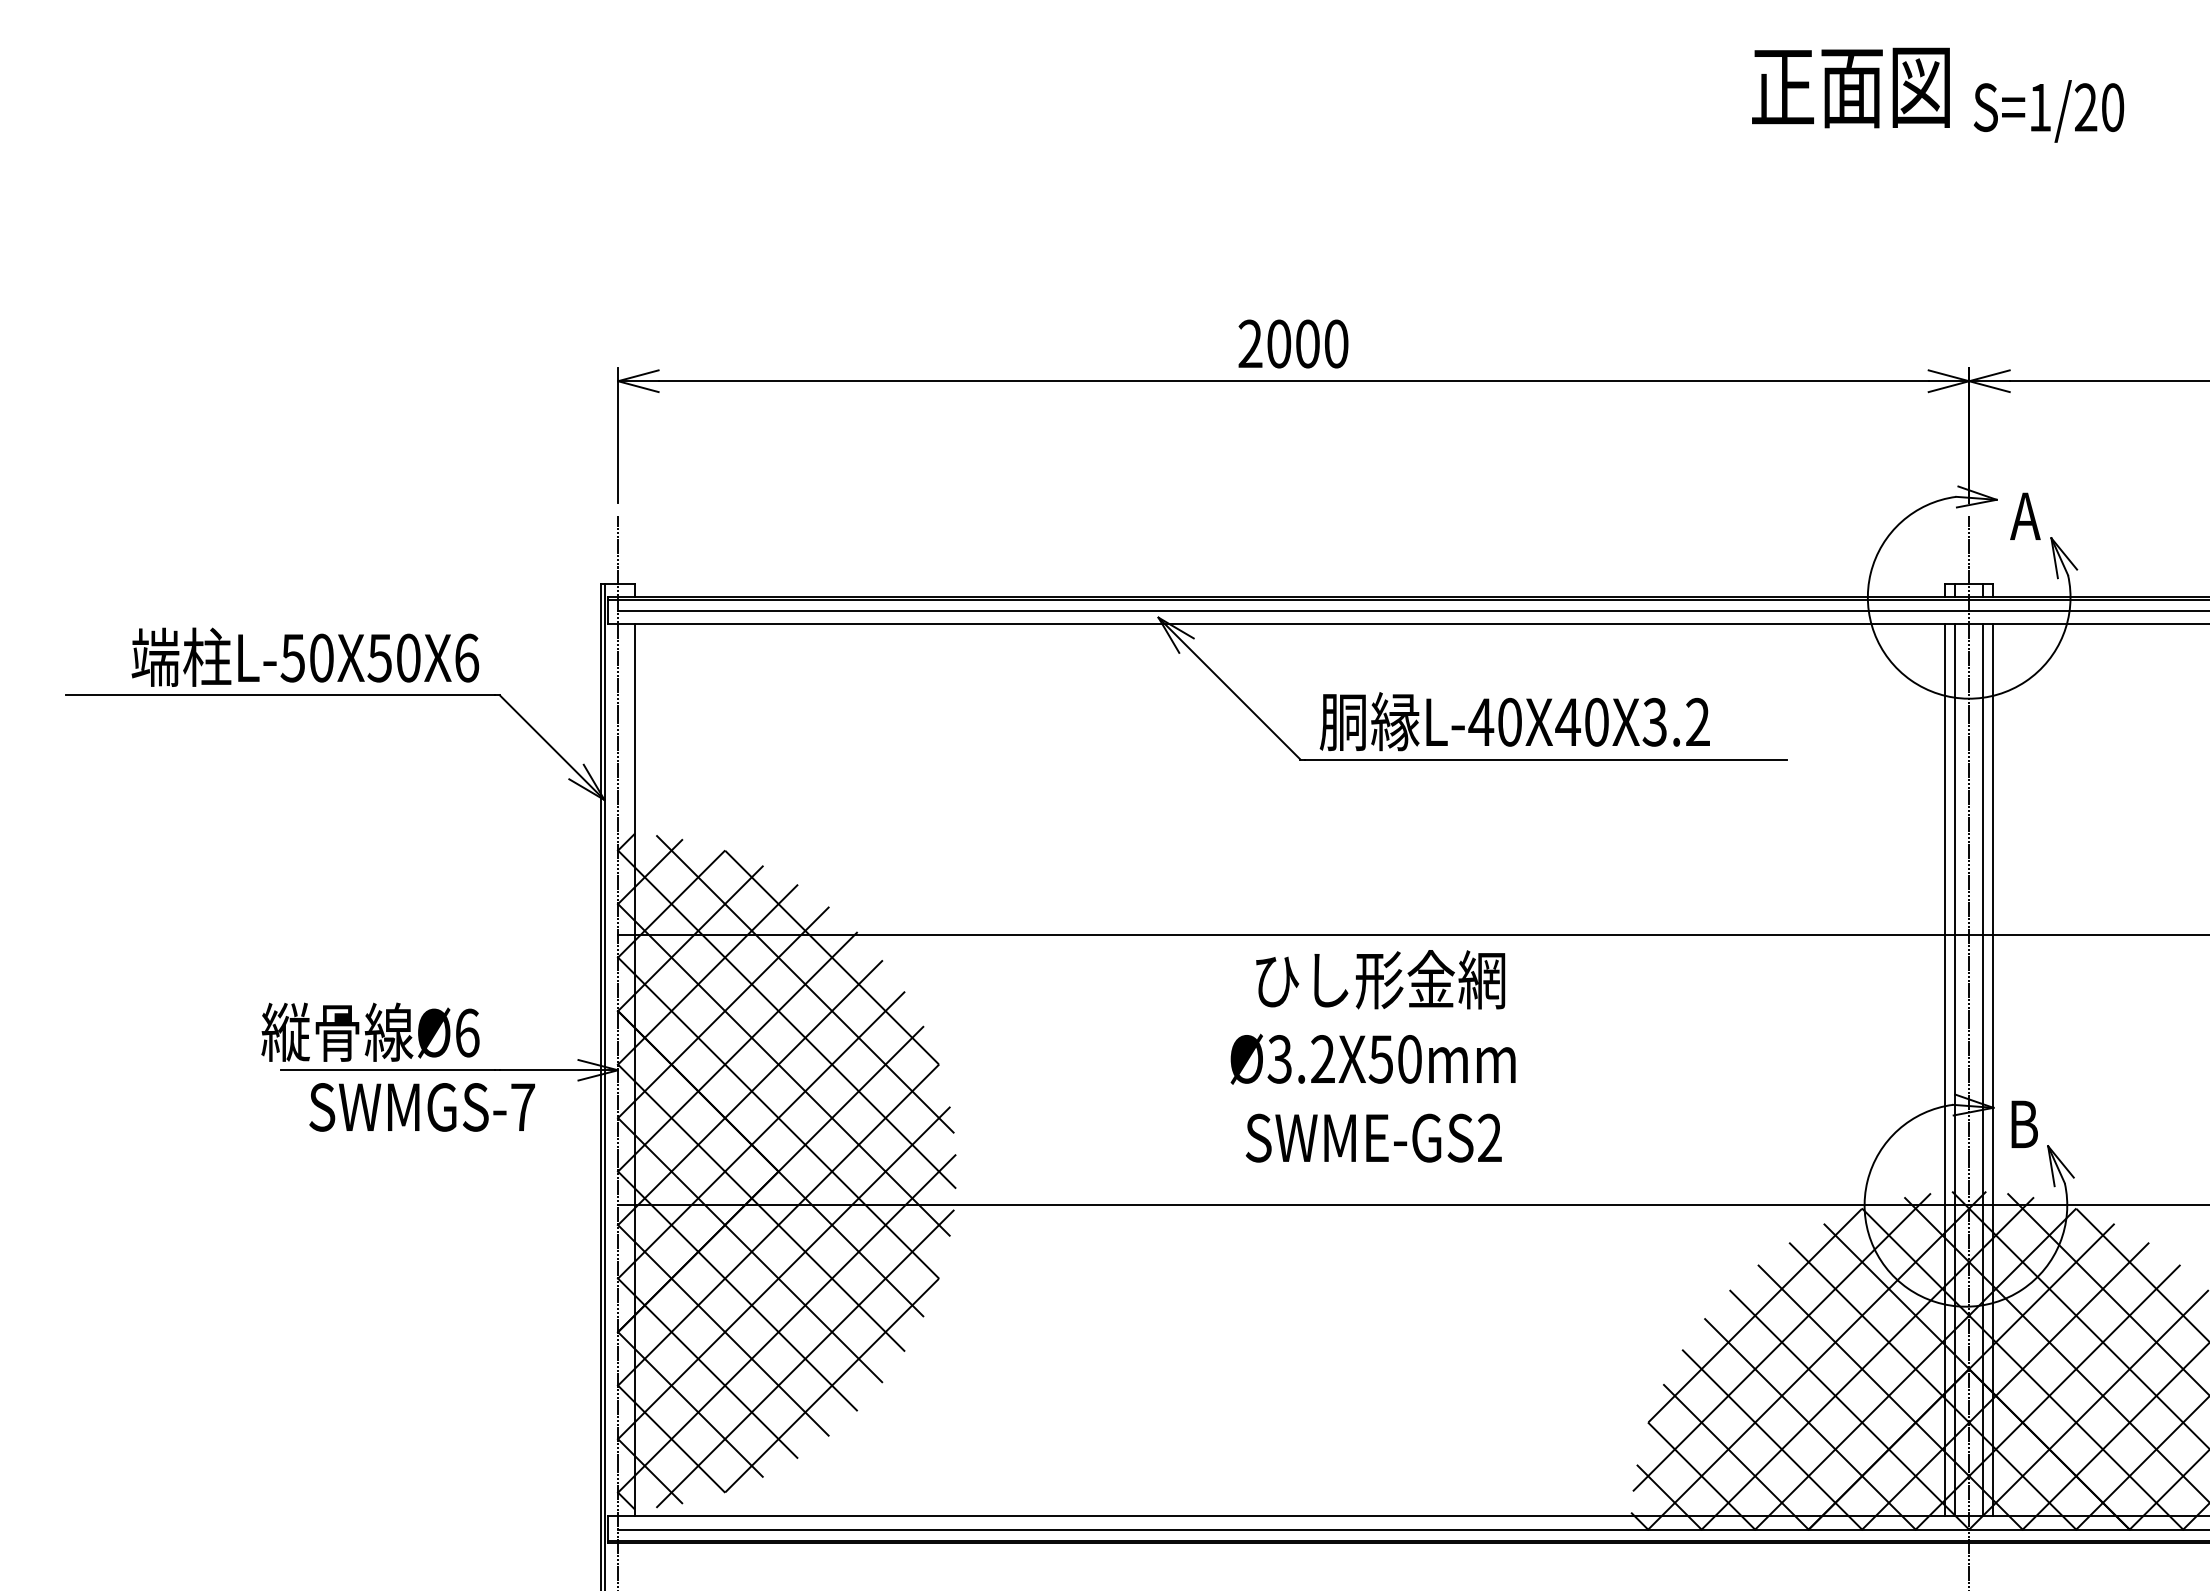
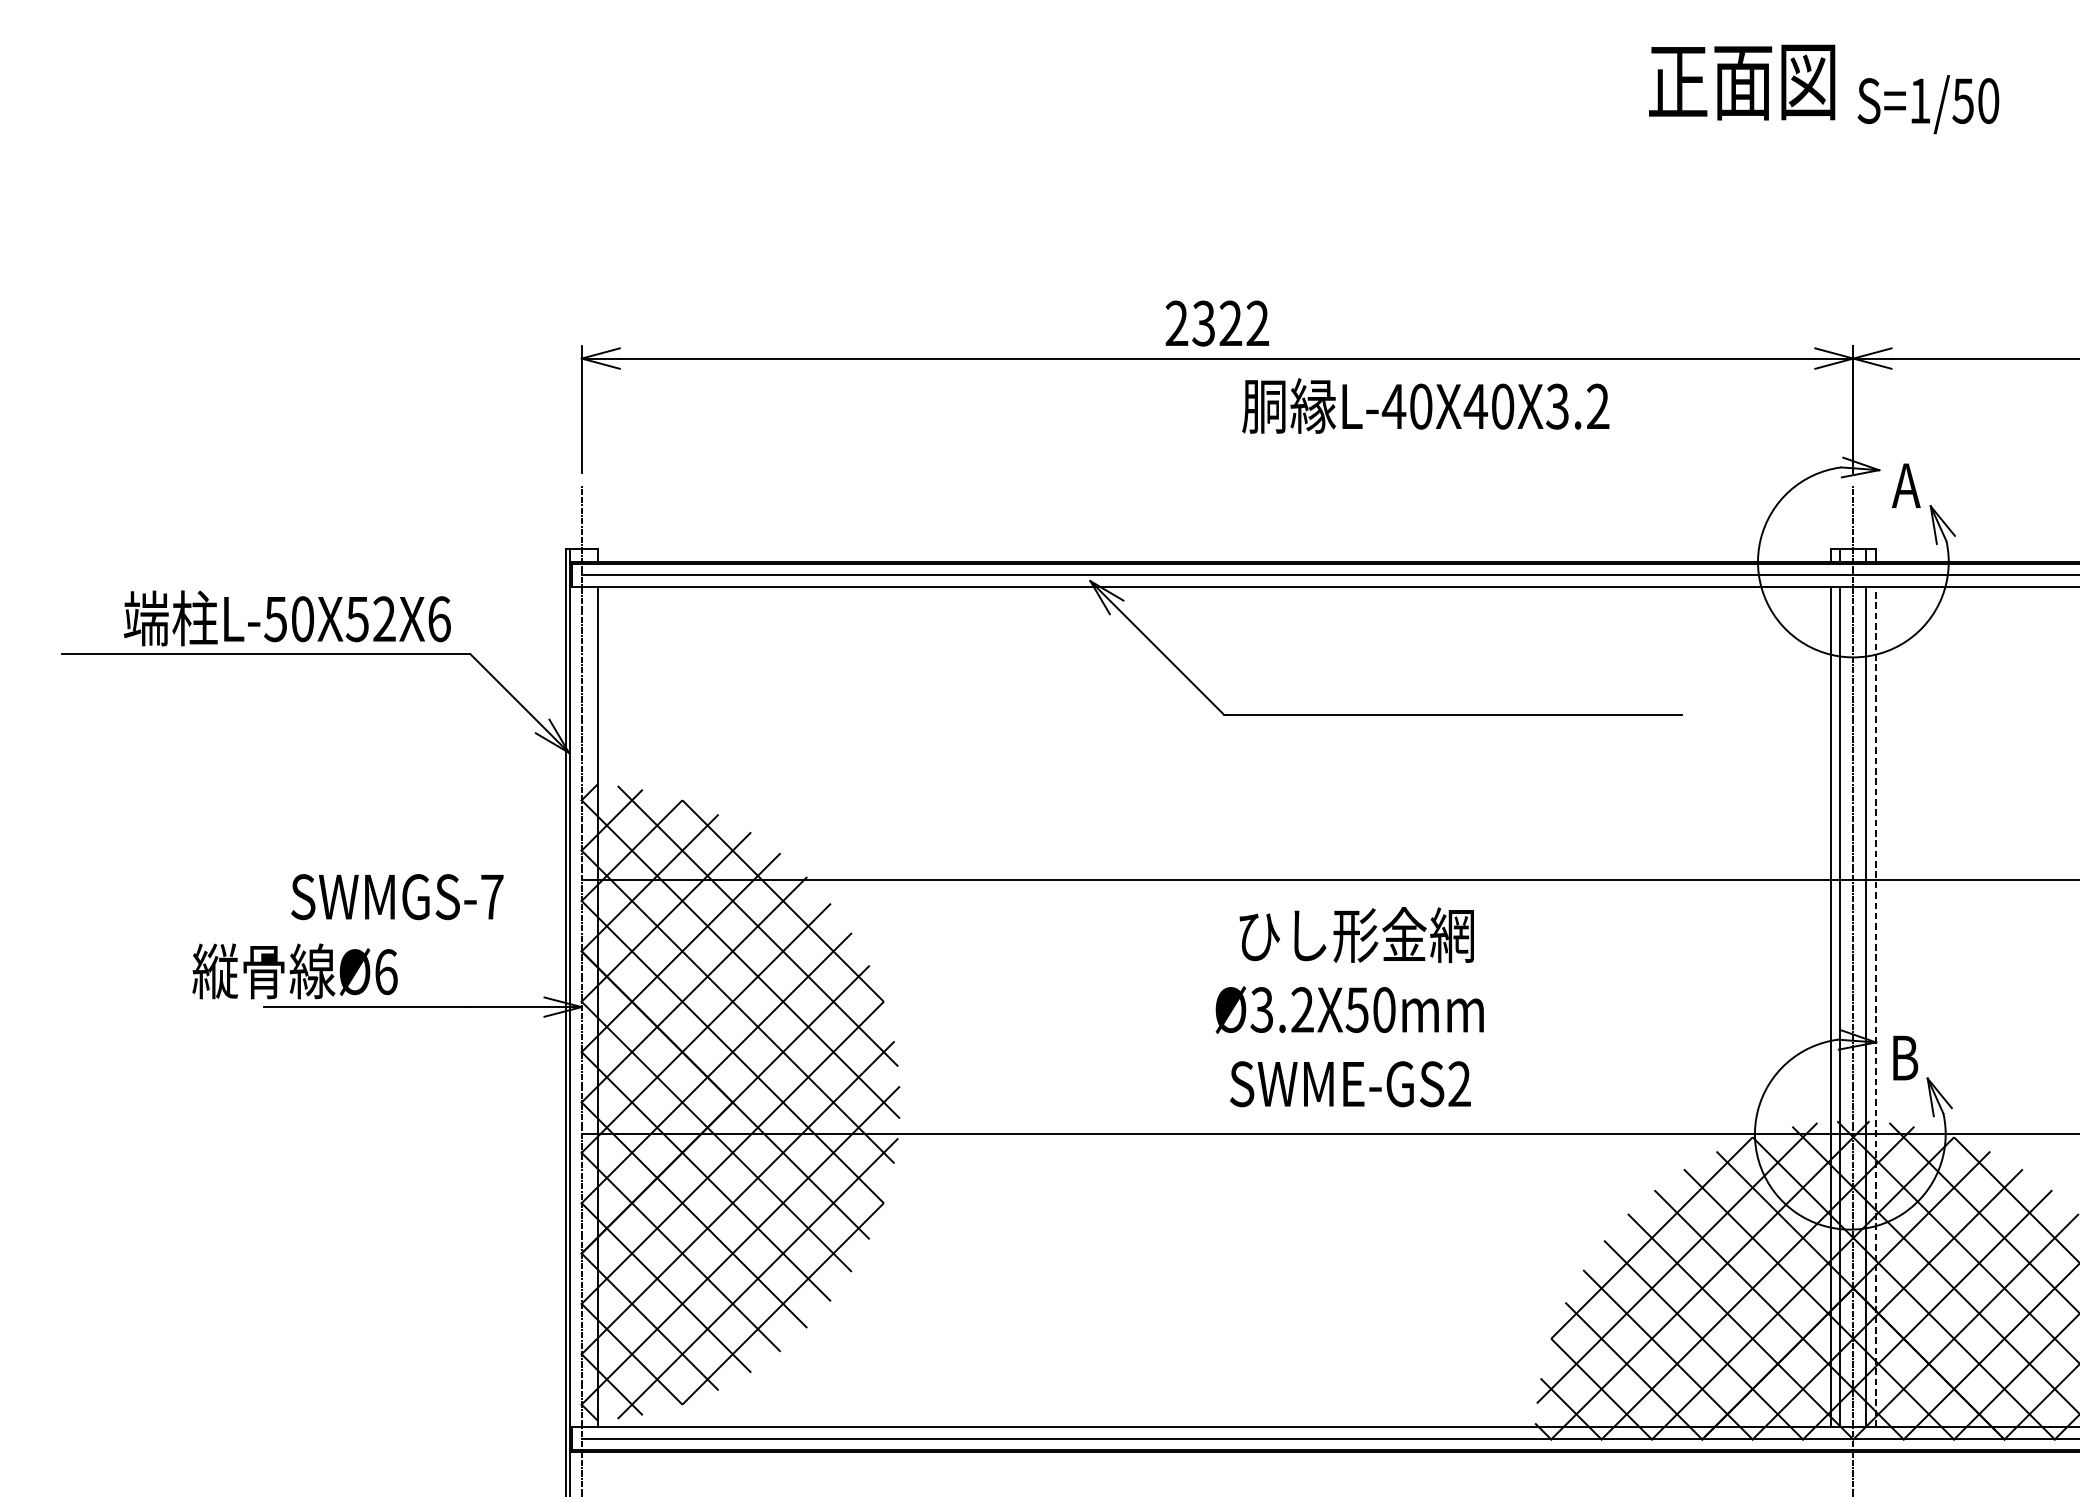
text: (2085, 107) -> (1962, 100), S=1/20 -> S=1/50
text: (1307, 343) -> (1230, 323), 2000 -> 2322
text: (408, 657) -> (384, 618), L-50X50X6 -> L-50X52X6
text: (1514, 721) -> (1425, 405), moved
text: (370, 1031) -> (295, 970), moved
text: (1372, 1056) -> (1349, 1007), moved
line: (1993, 1070) -> (1876, 1007), solid -> dashed
text: (421, 1107) -> (396, 897), moved

